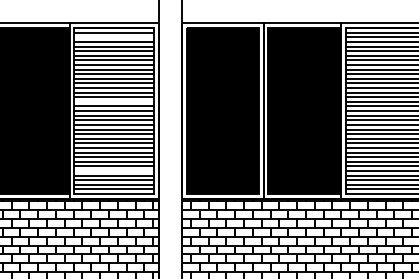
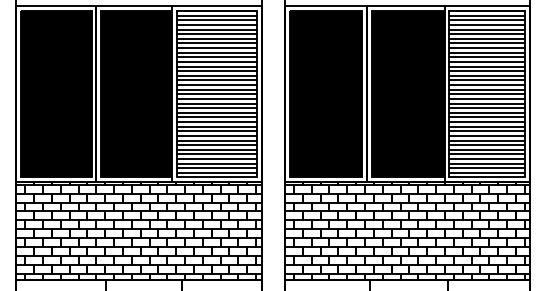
line: (113, 37) -> (216, 20), added
line: (113, 102) -> (216, 85), added
line: (113, 171) -> (216, 154), added

